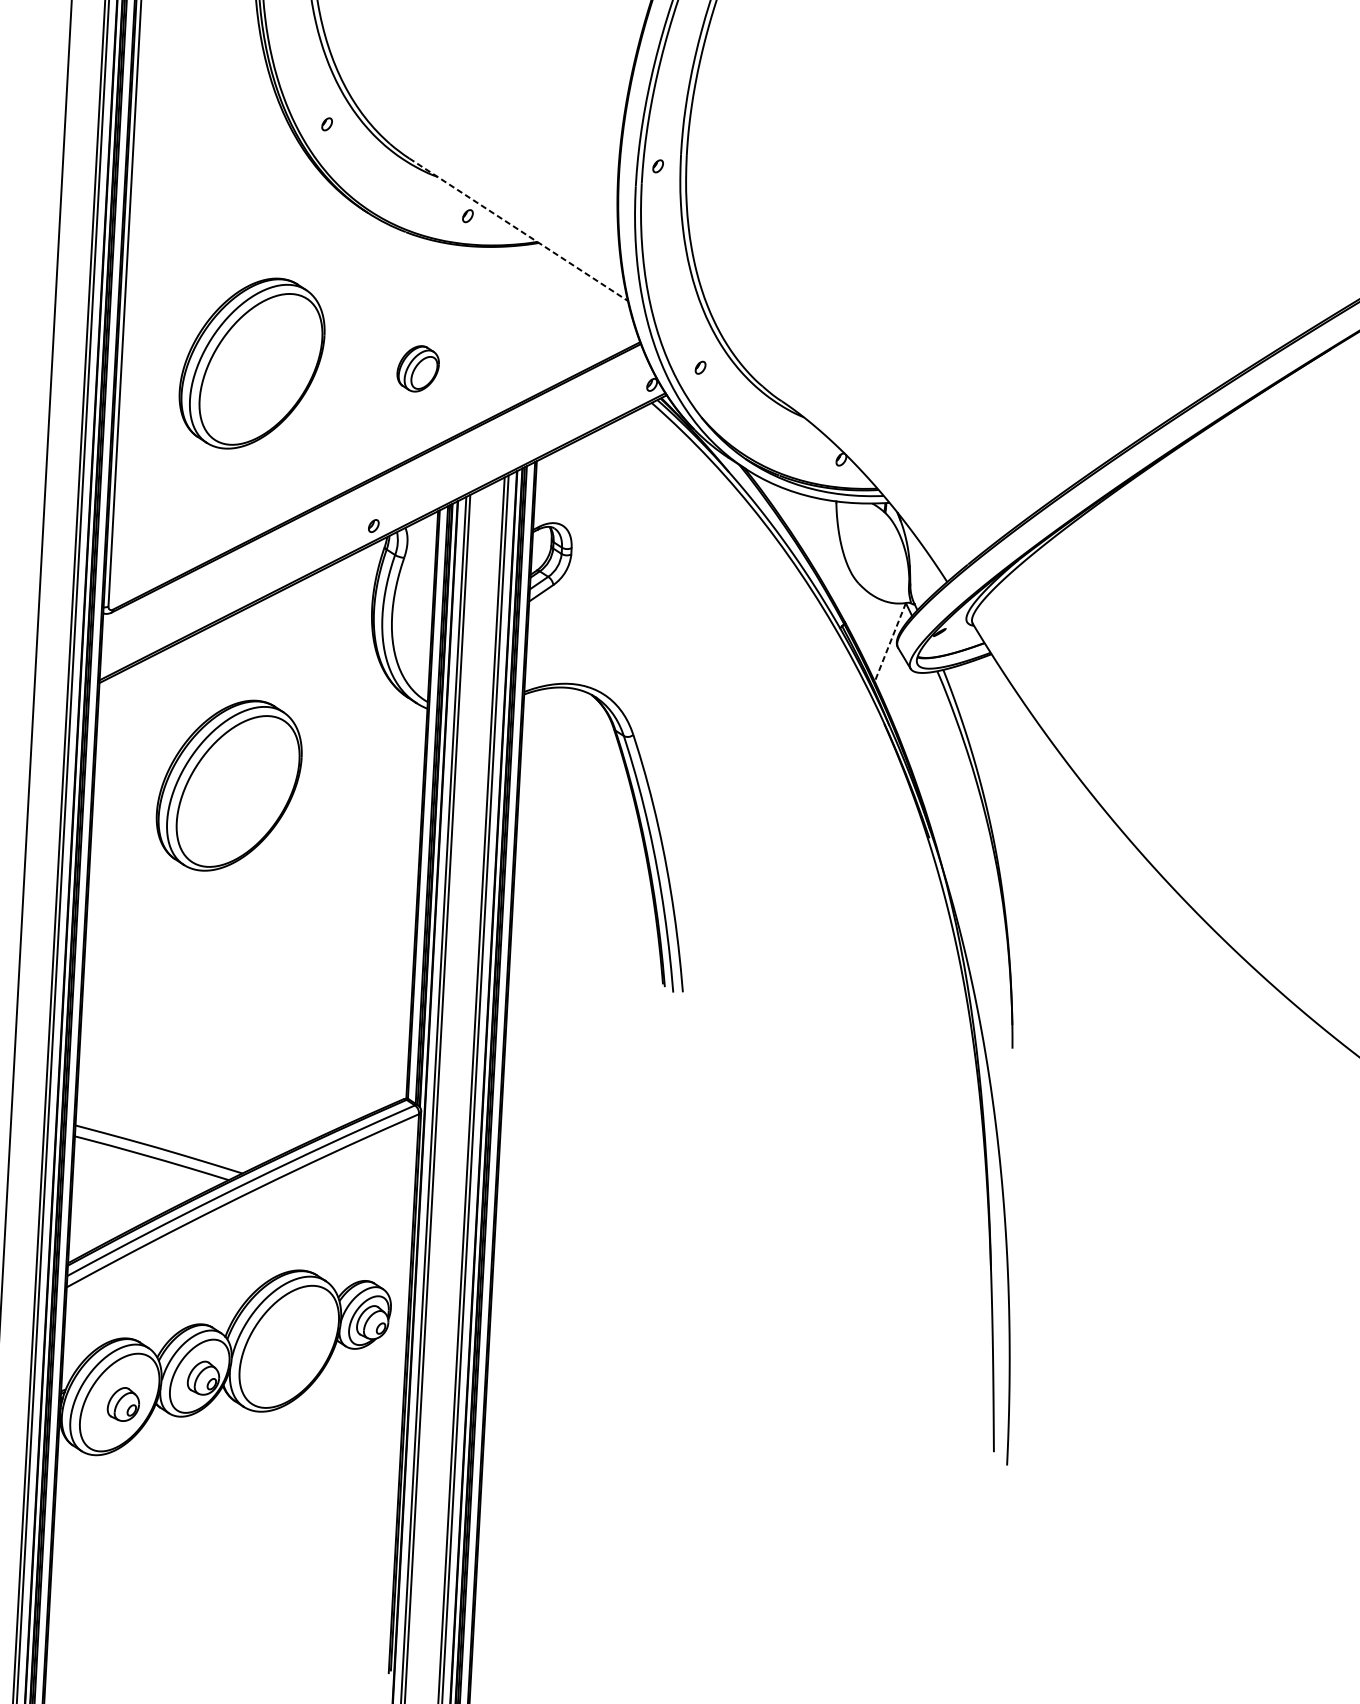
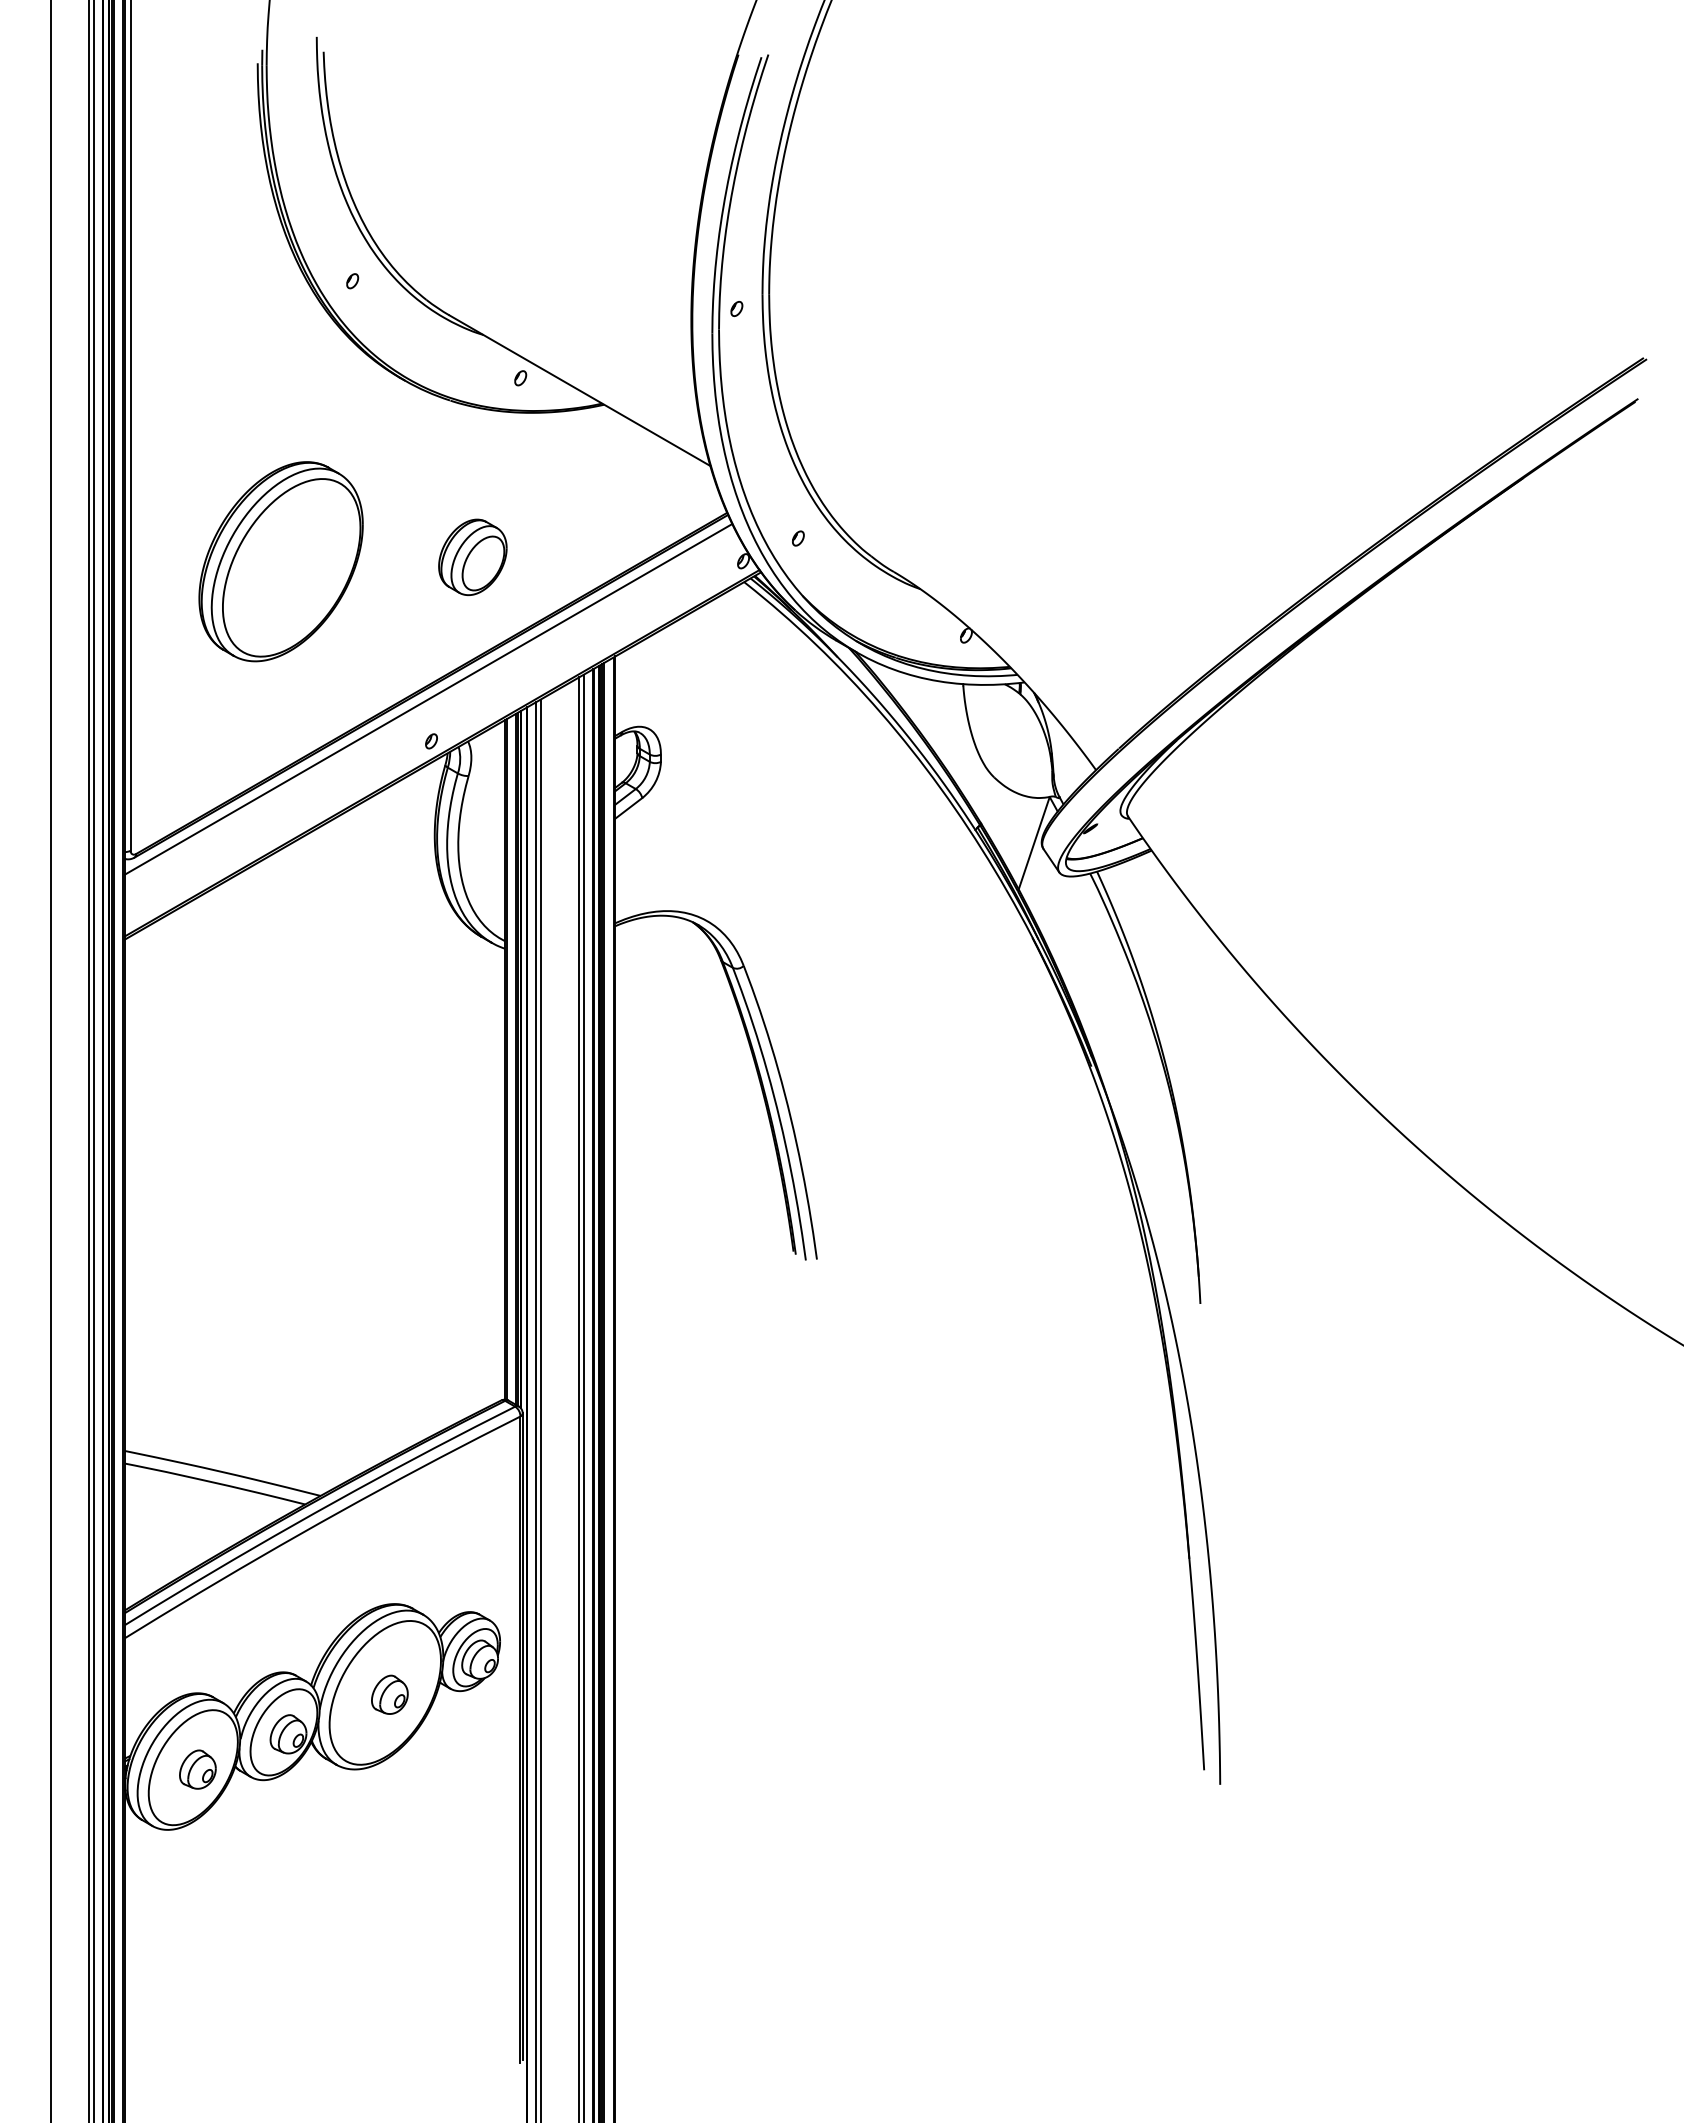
line: (518, 229) -> (579, 390), dashed -> solid
part: (417, 368) -> (472, 557), size x1.43
line: (373, 489) -> (428, 699), added
line: (890, 642) -> (1034, 843), dashed -> solid
part: (228, 785) -> (280, 1049), removed
part: (292, 1348) -> (389, 1694), added

